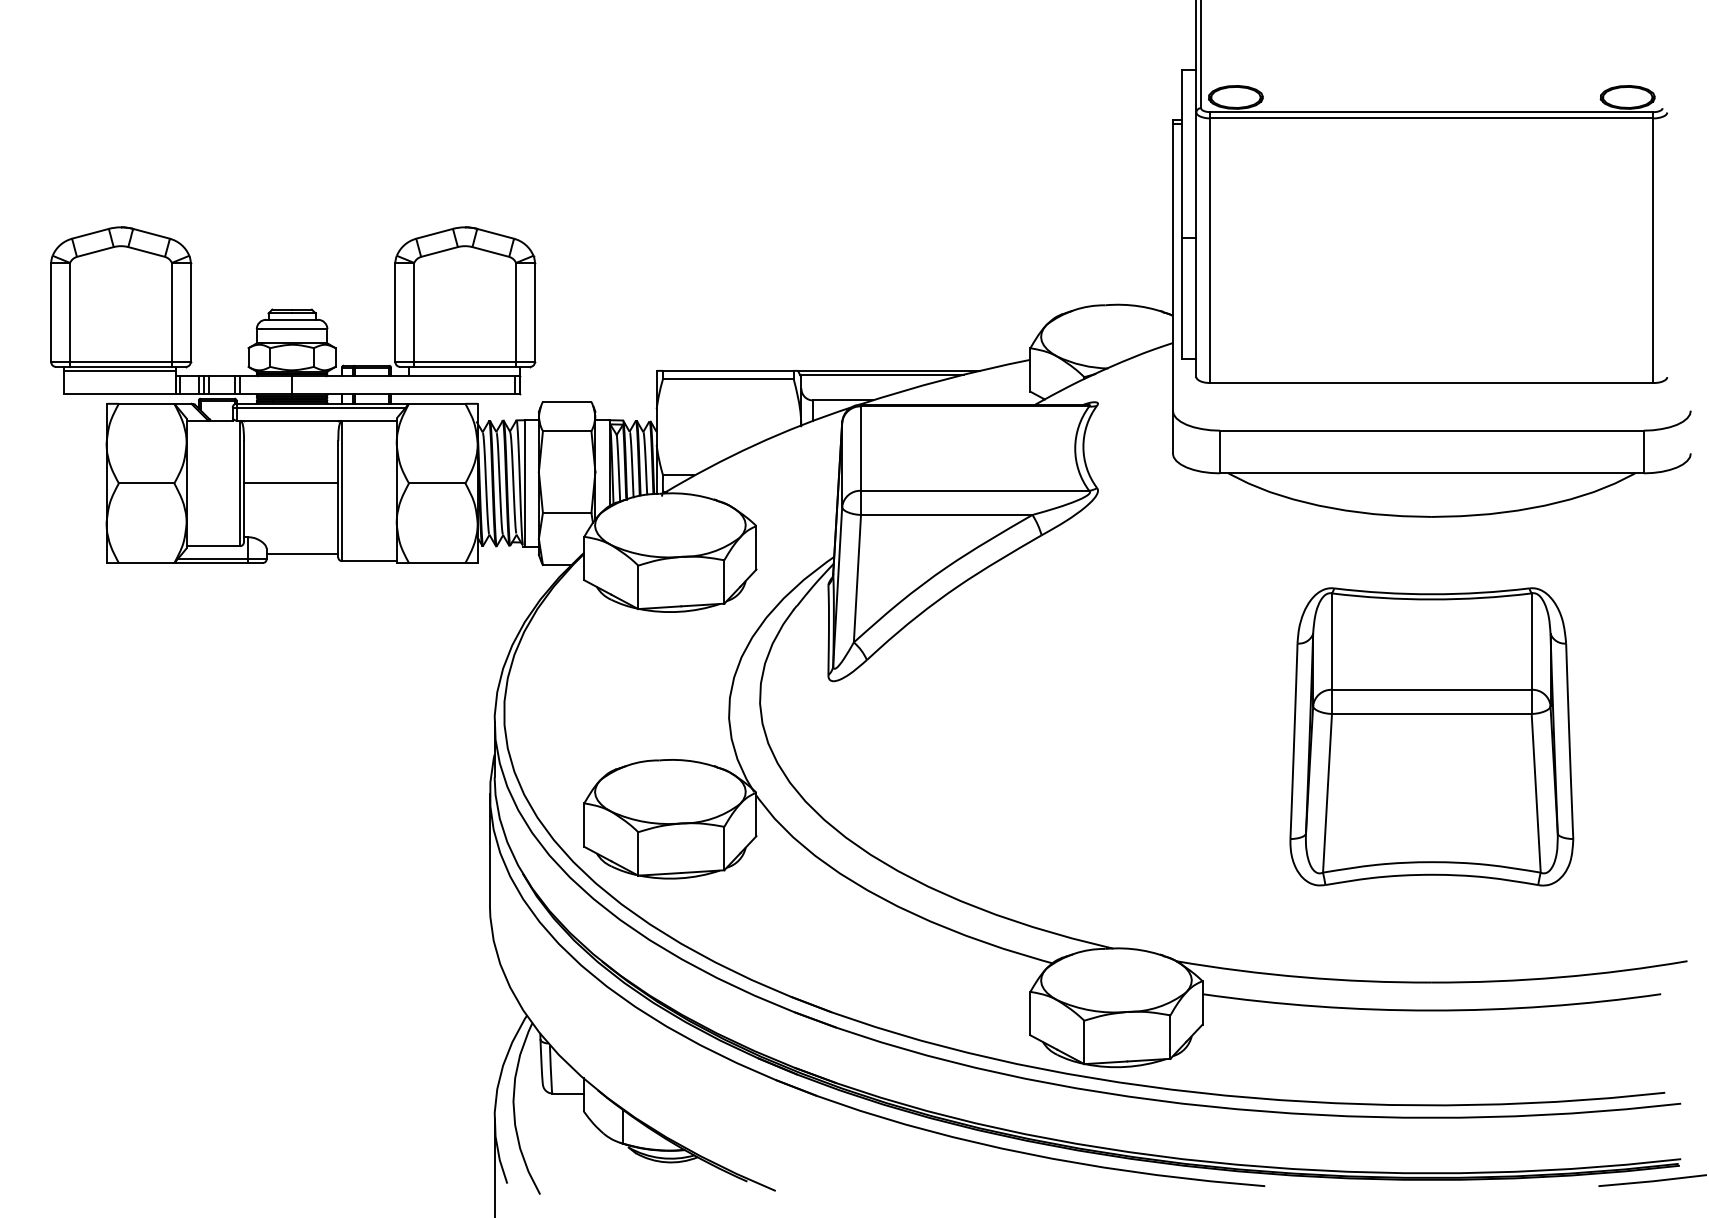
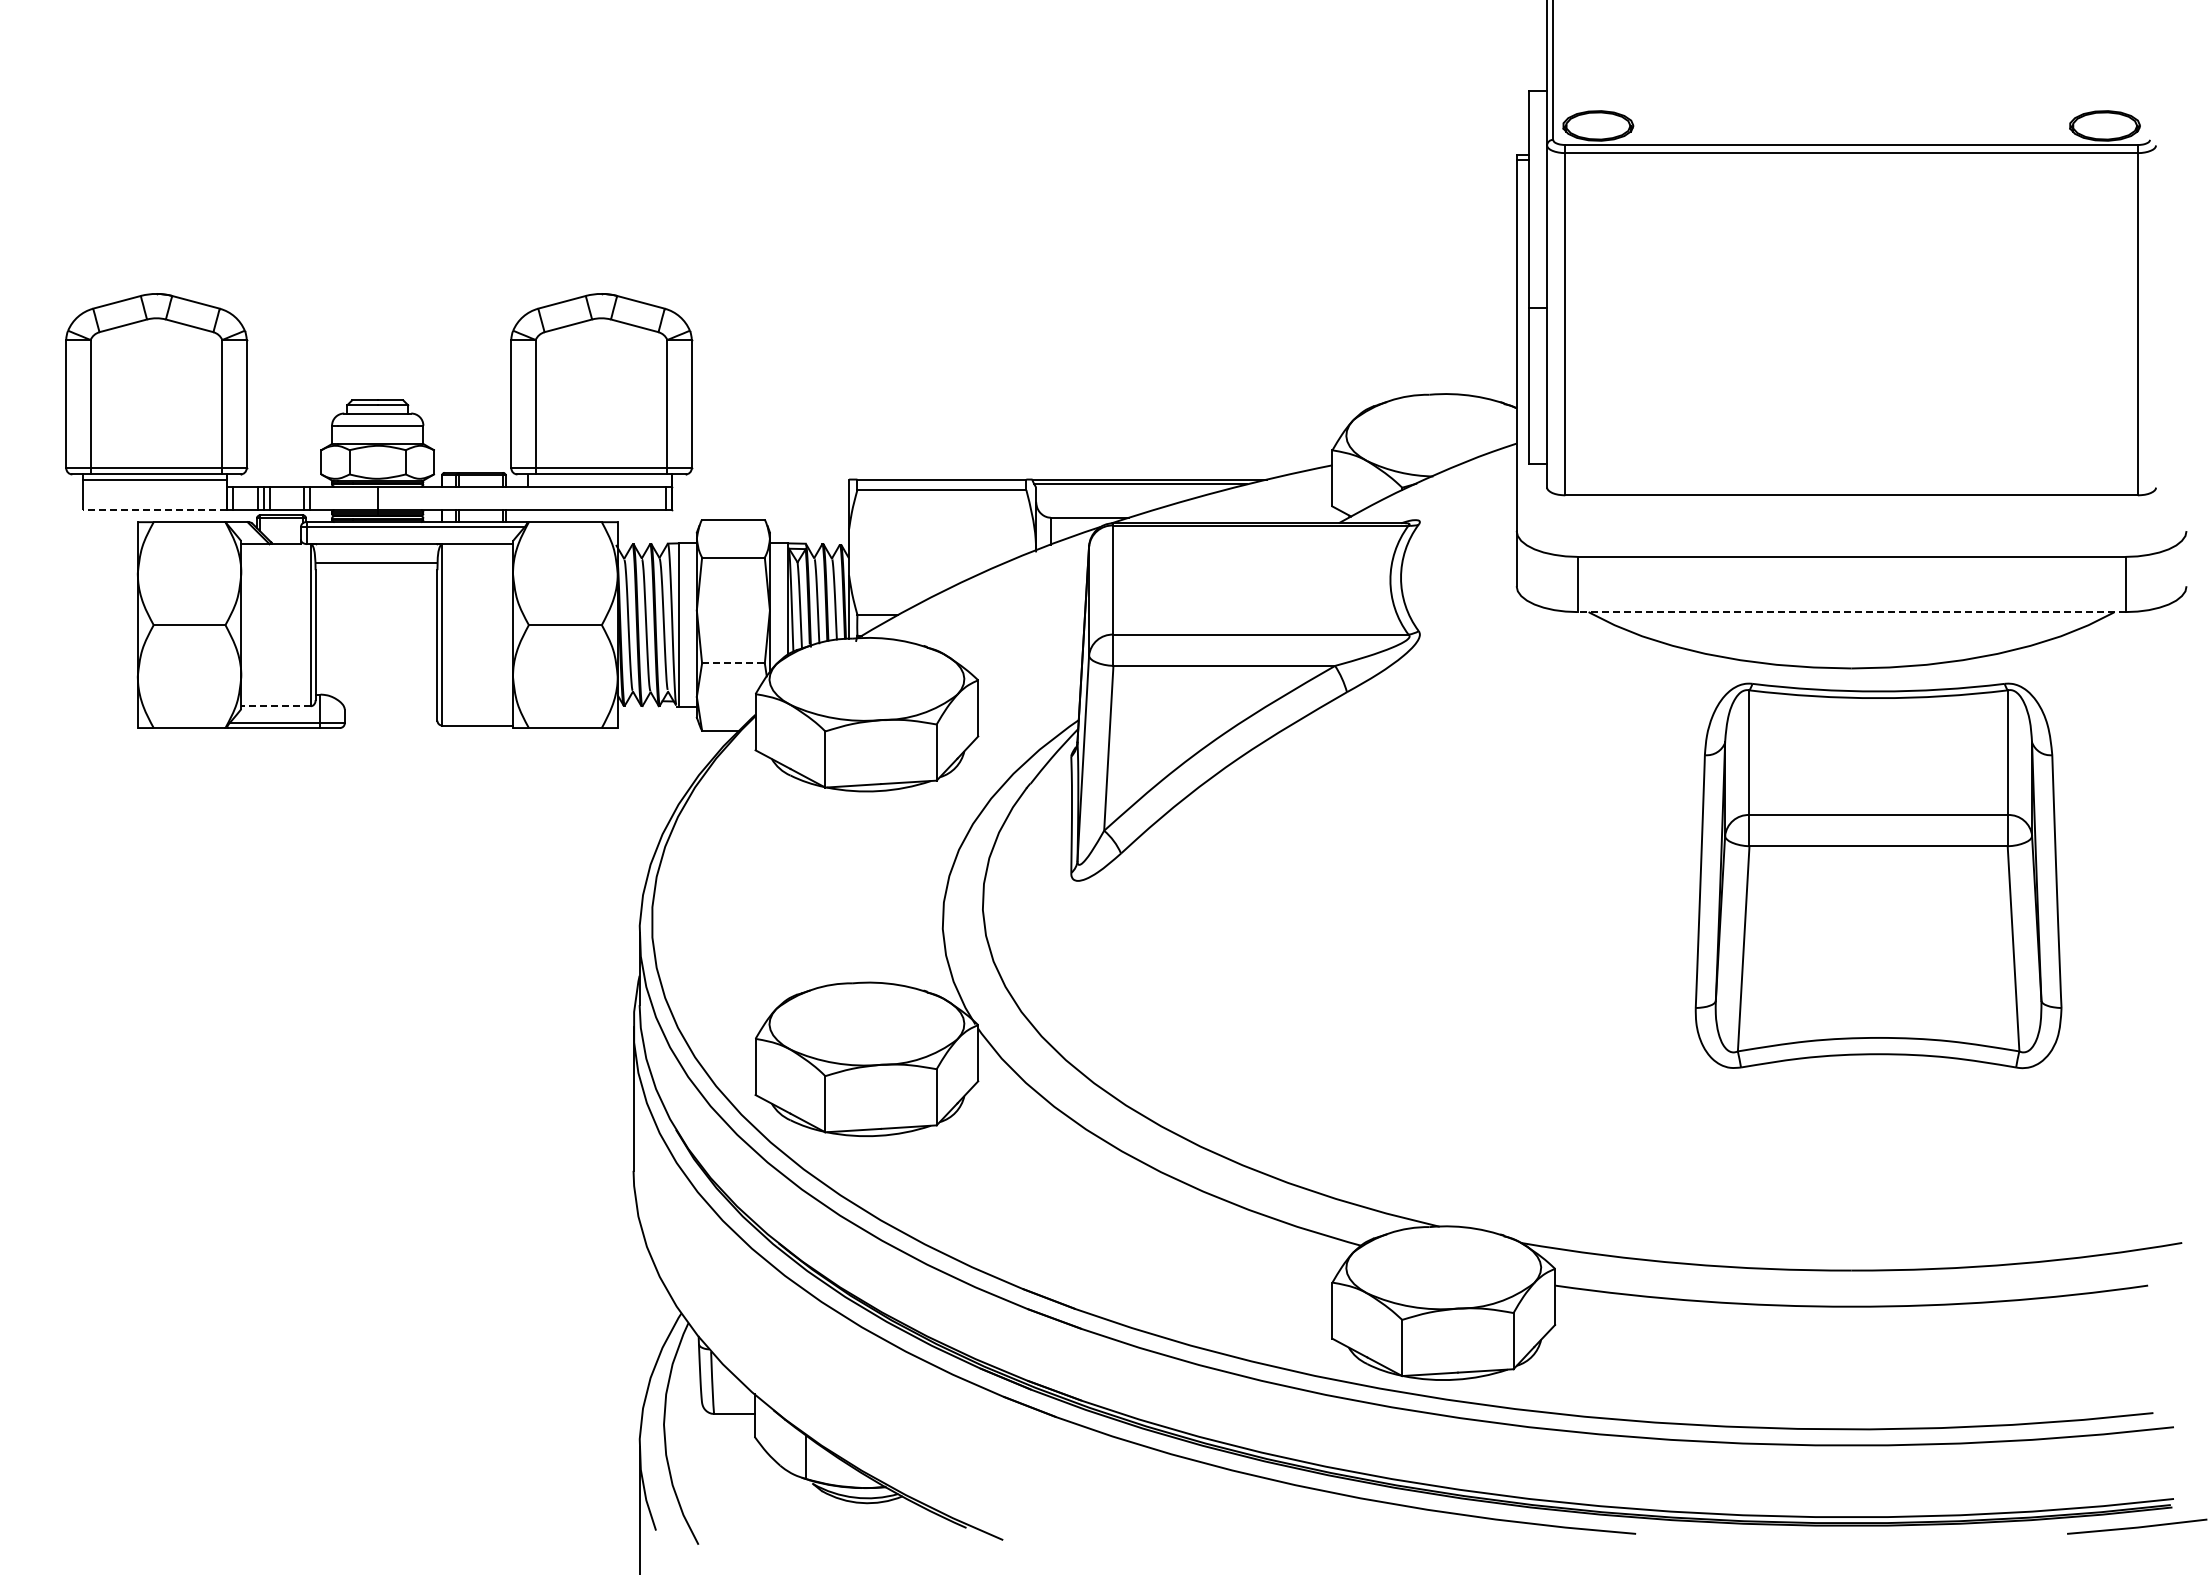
line: (120, 394) -> (155, 510), solid -> dashed
line: (1431, 473) -> (1851, 612), solid -> dashed
line: (291, 483) -> (376, 563), moved
line: (567, 513) -> (733, 663), solid -> dashed
line: (213, 546) -> (276, 706), solid -> dashed
line: (301, 554) -> (390, 716), removed
part: (1431, 736) -> (1878, 875), moved

